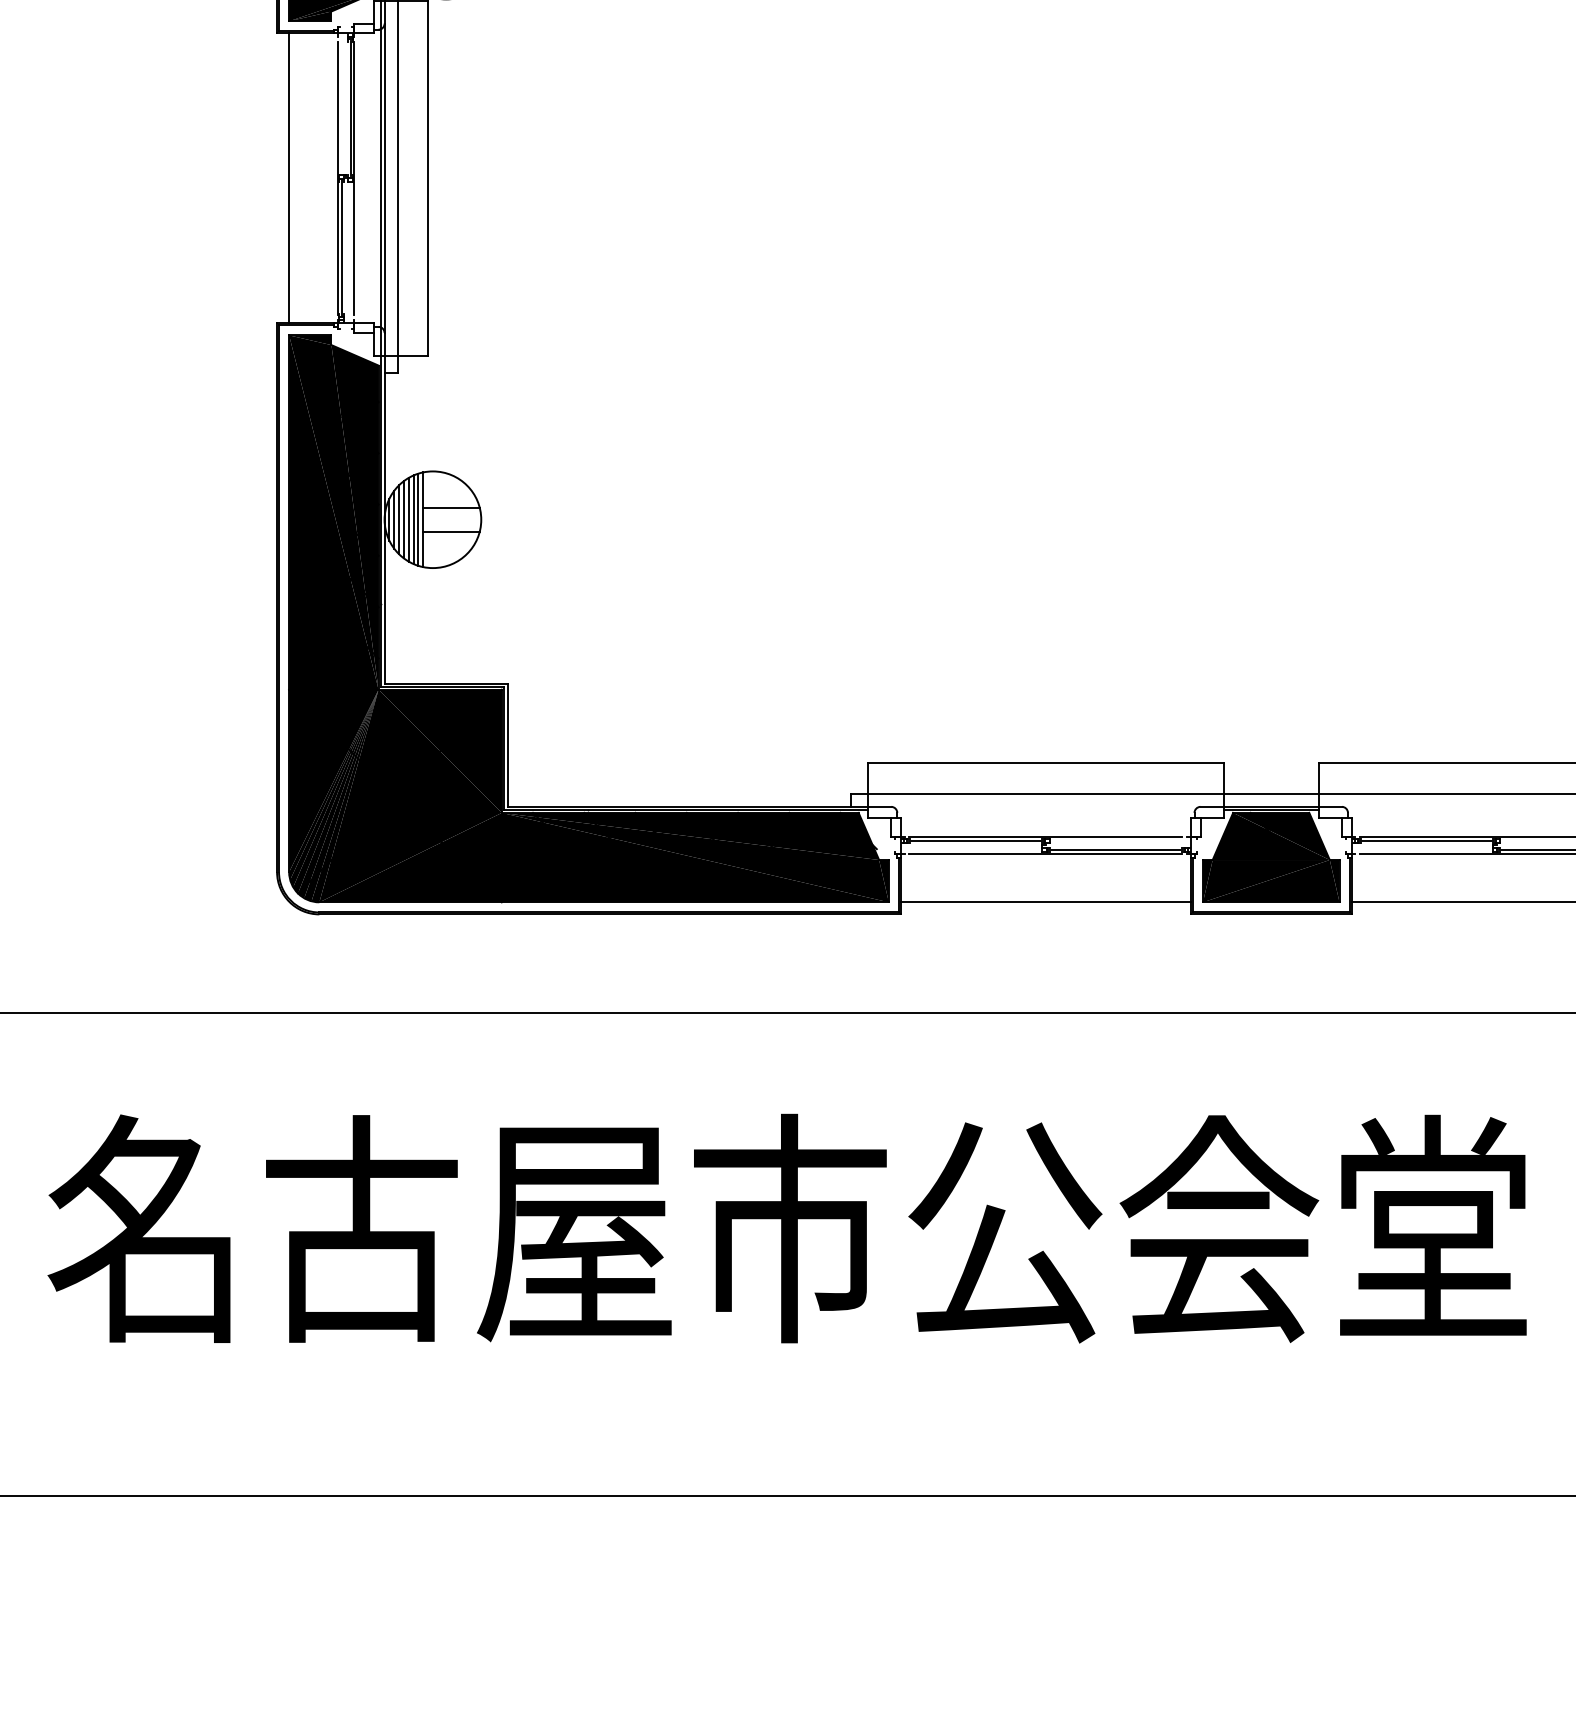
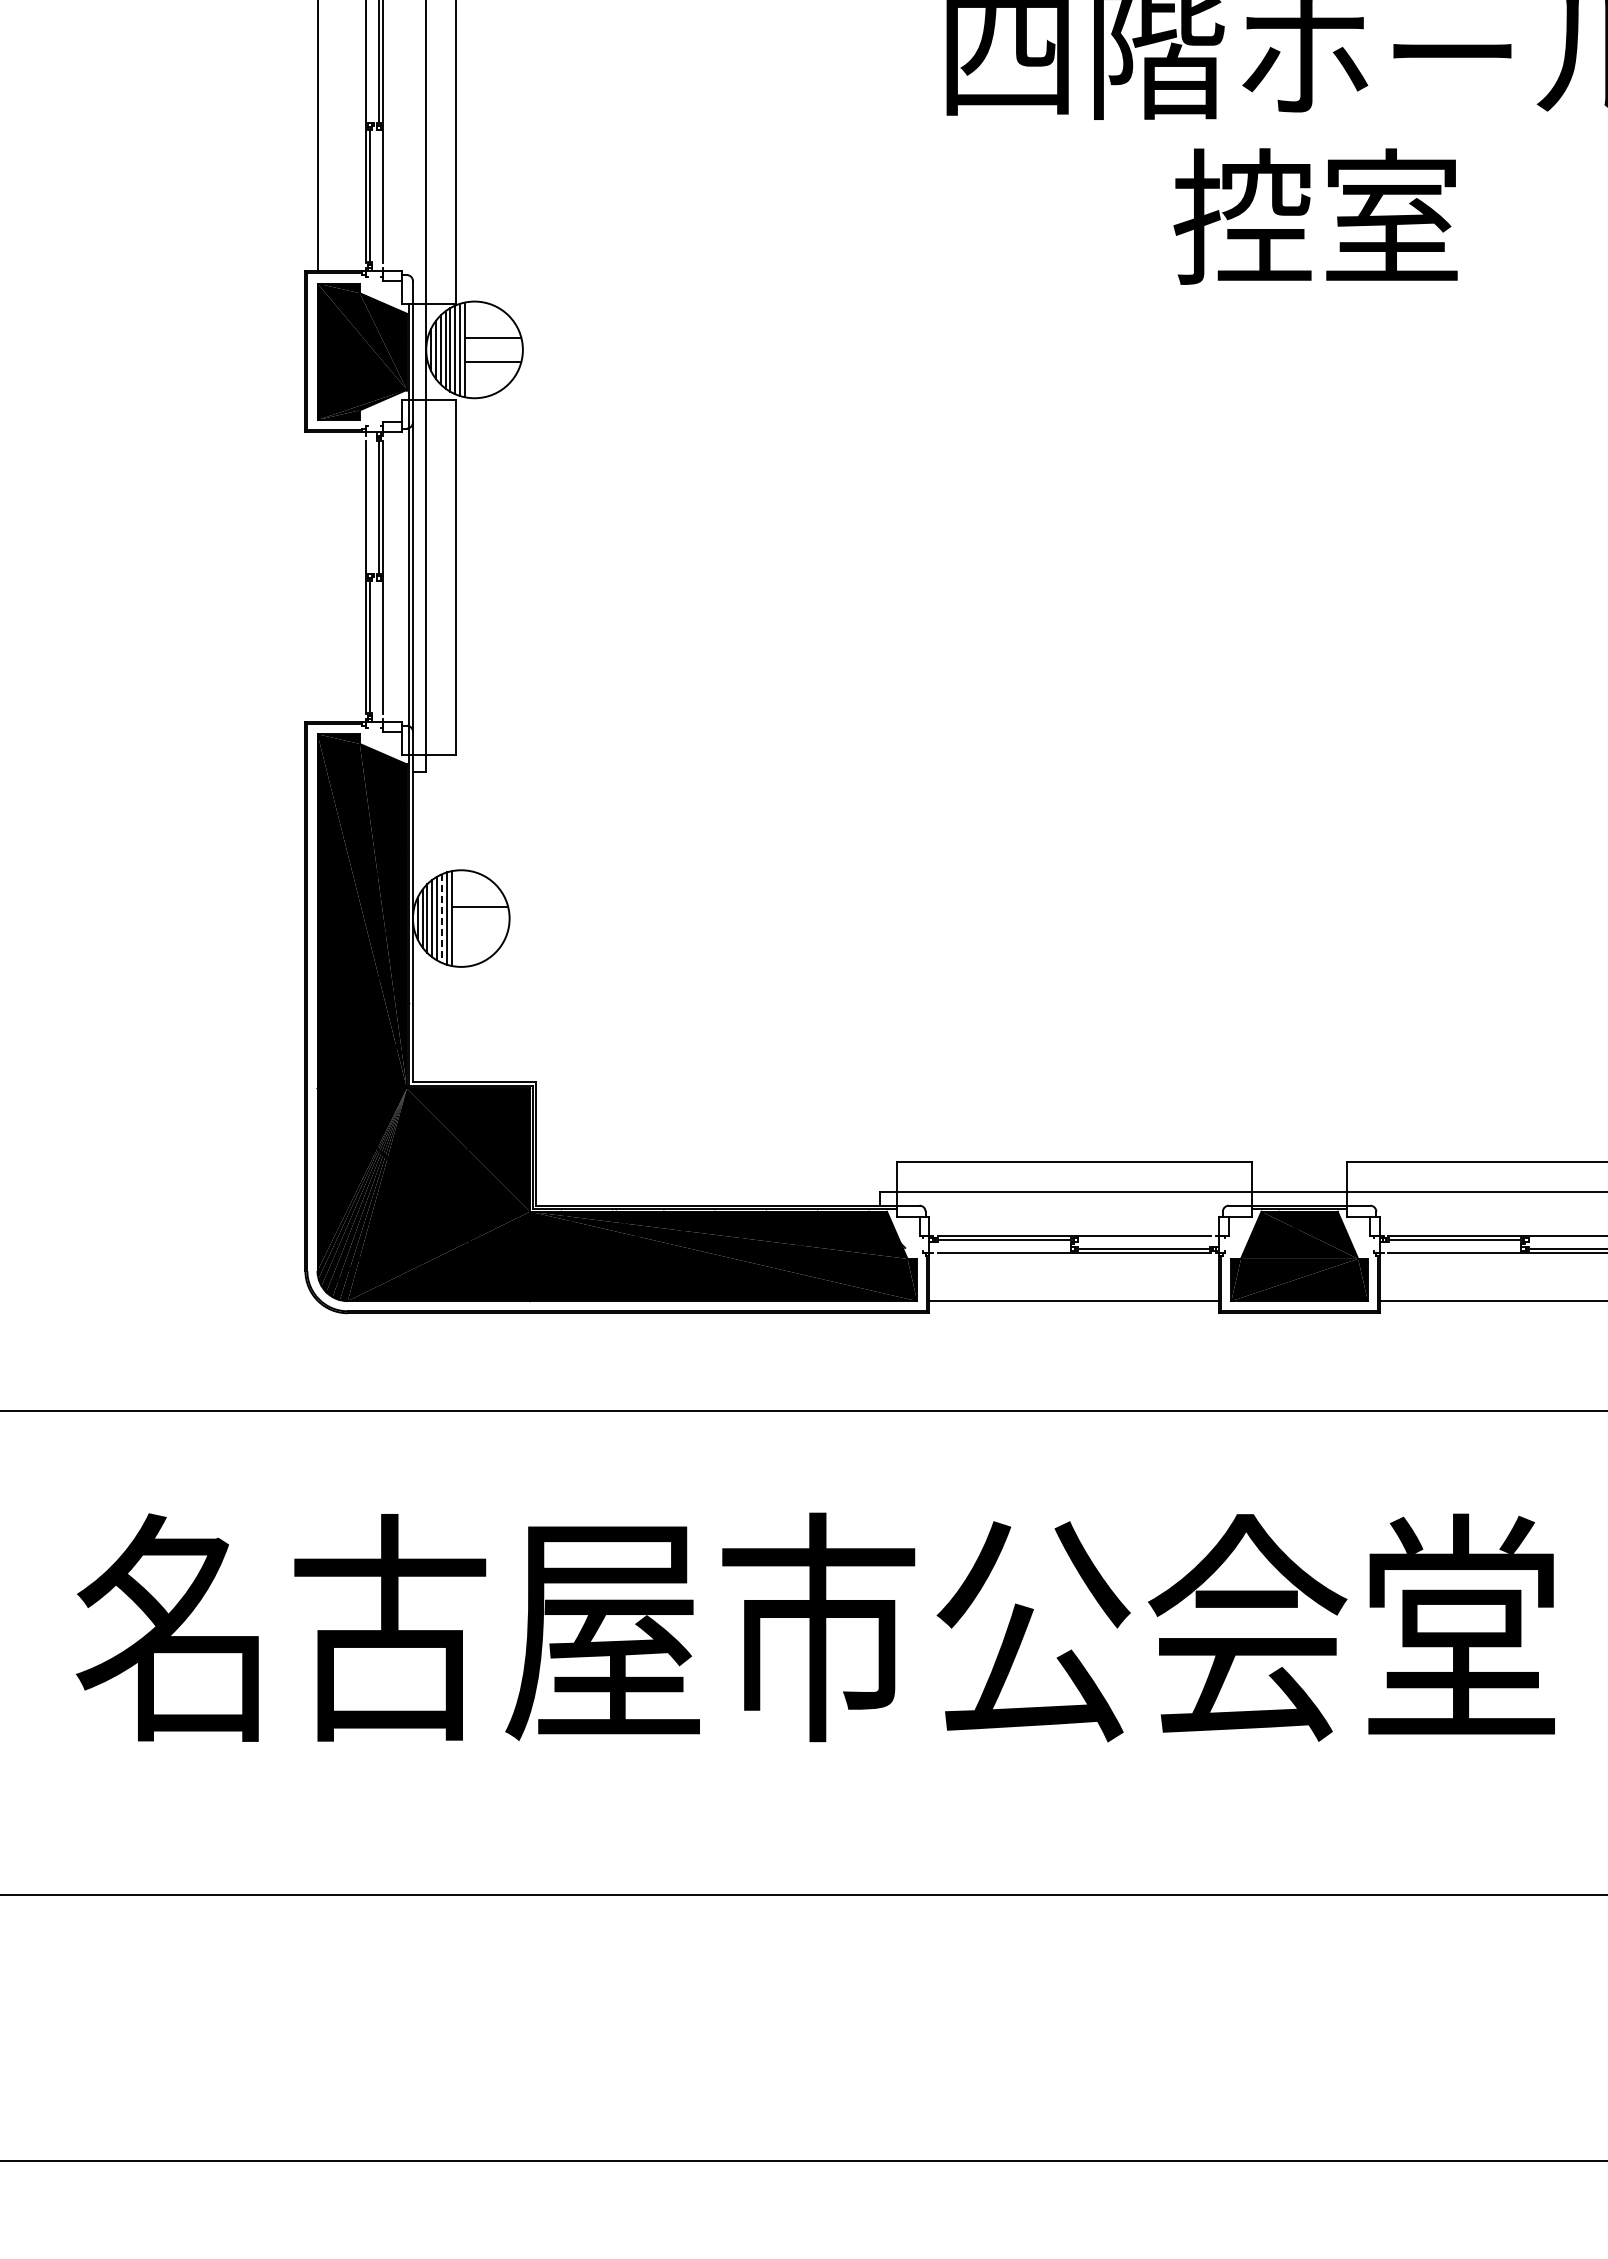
line: (289, 178) -> (317, 577), removed
line: (413, 520) -> (441, 919), solid -> dashed
line: (451, 531) -> (479, 930), removed

